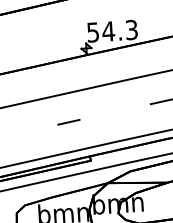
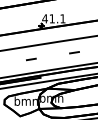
text: (111, 30) -> (53, 18), 54.3 -> 41.1

